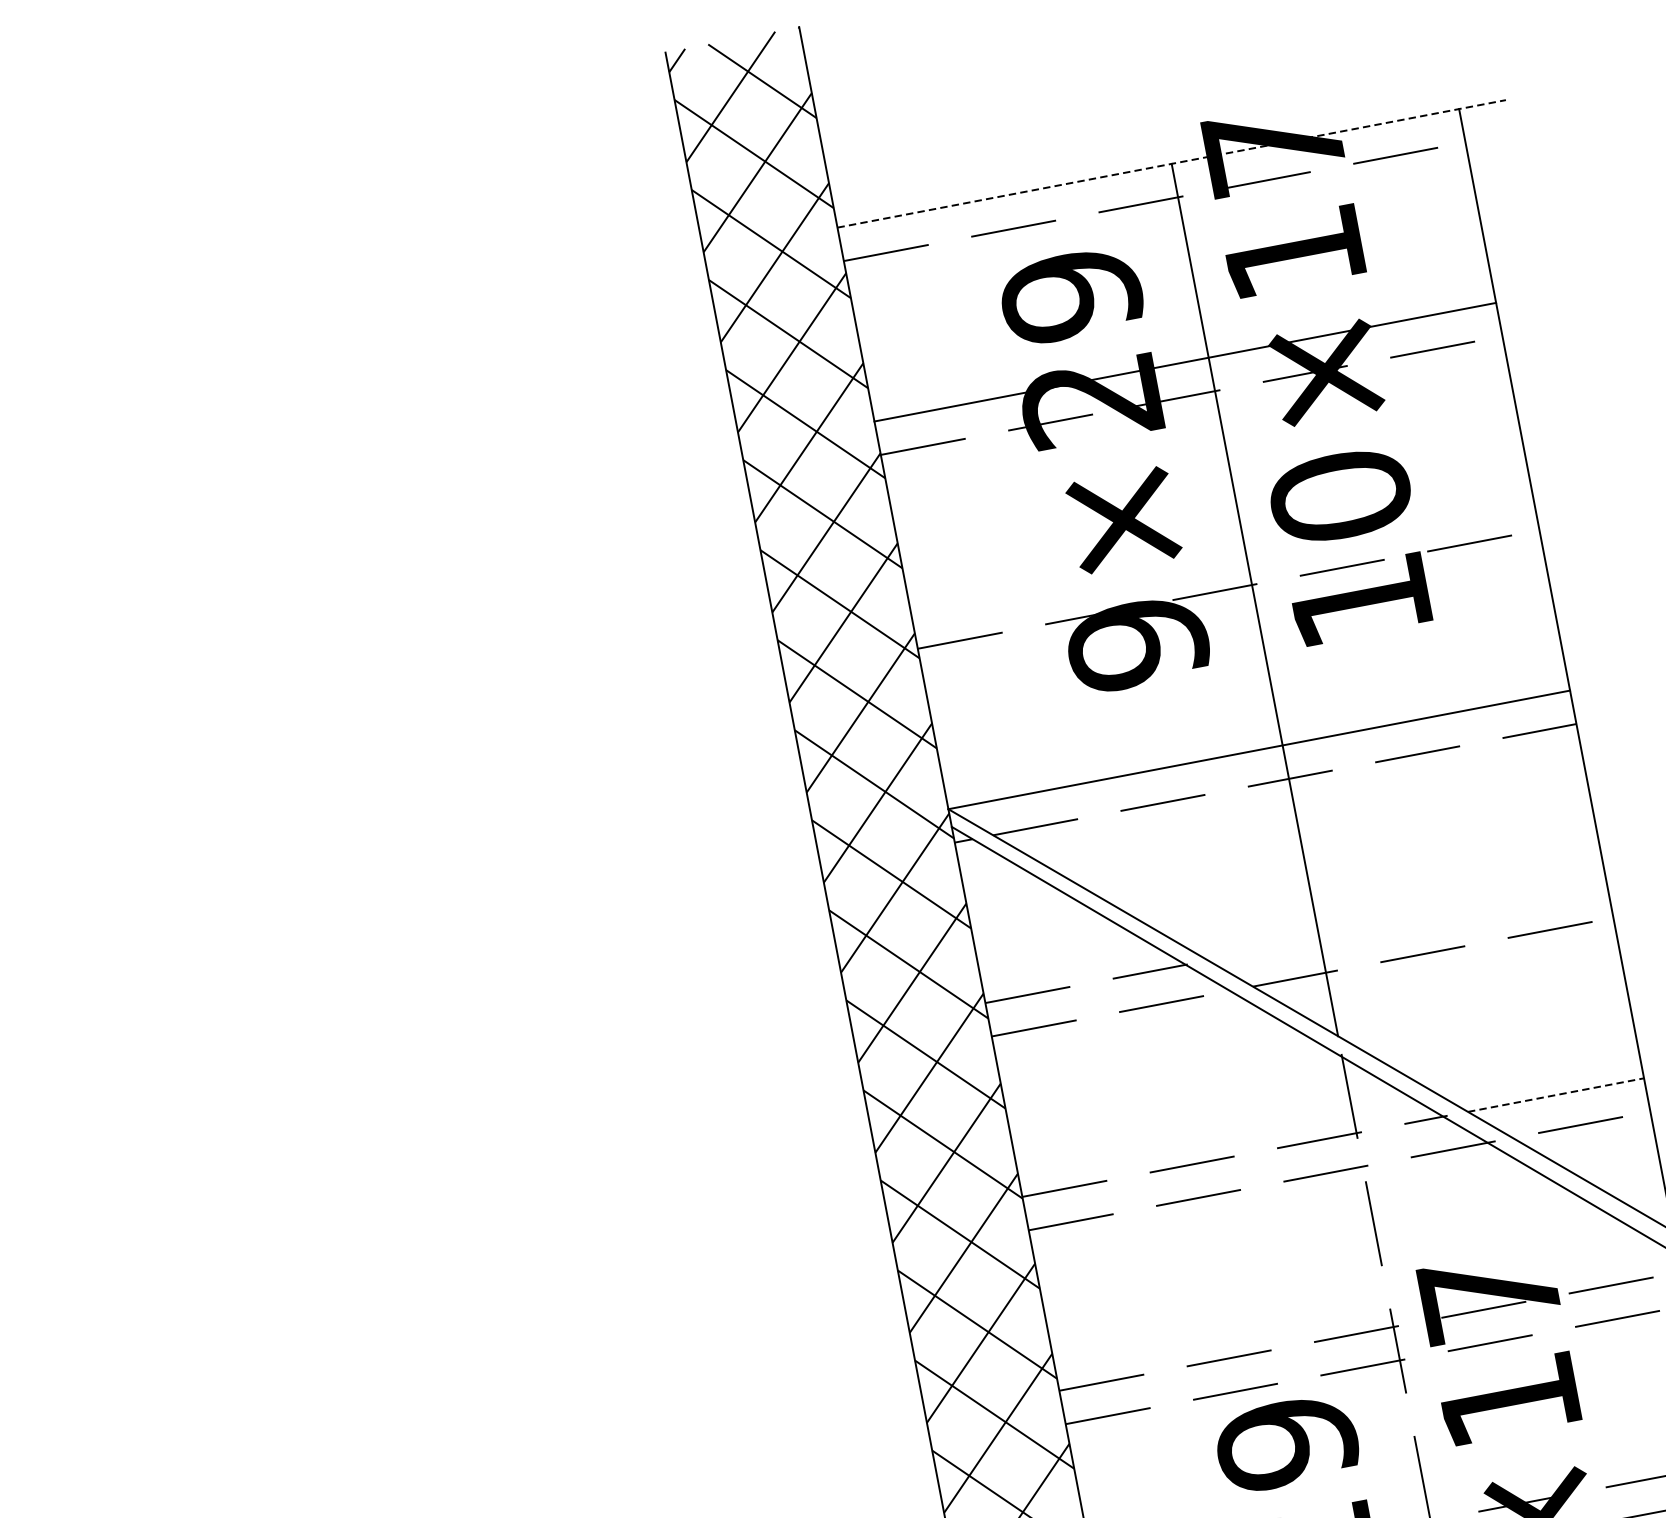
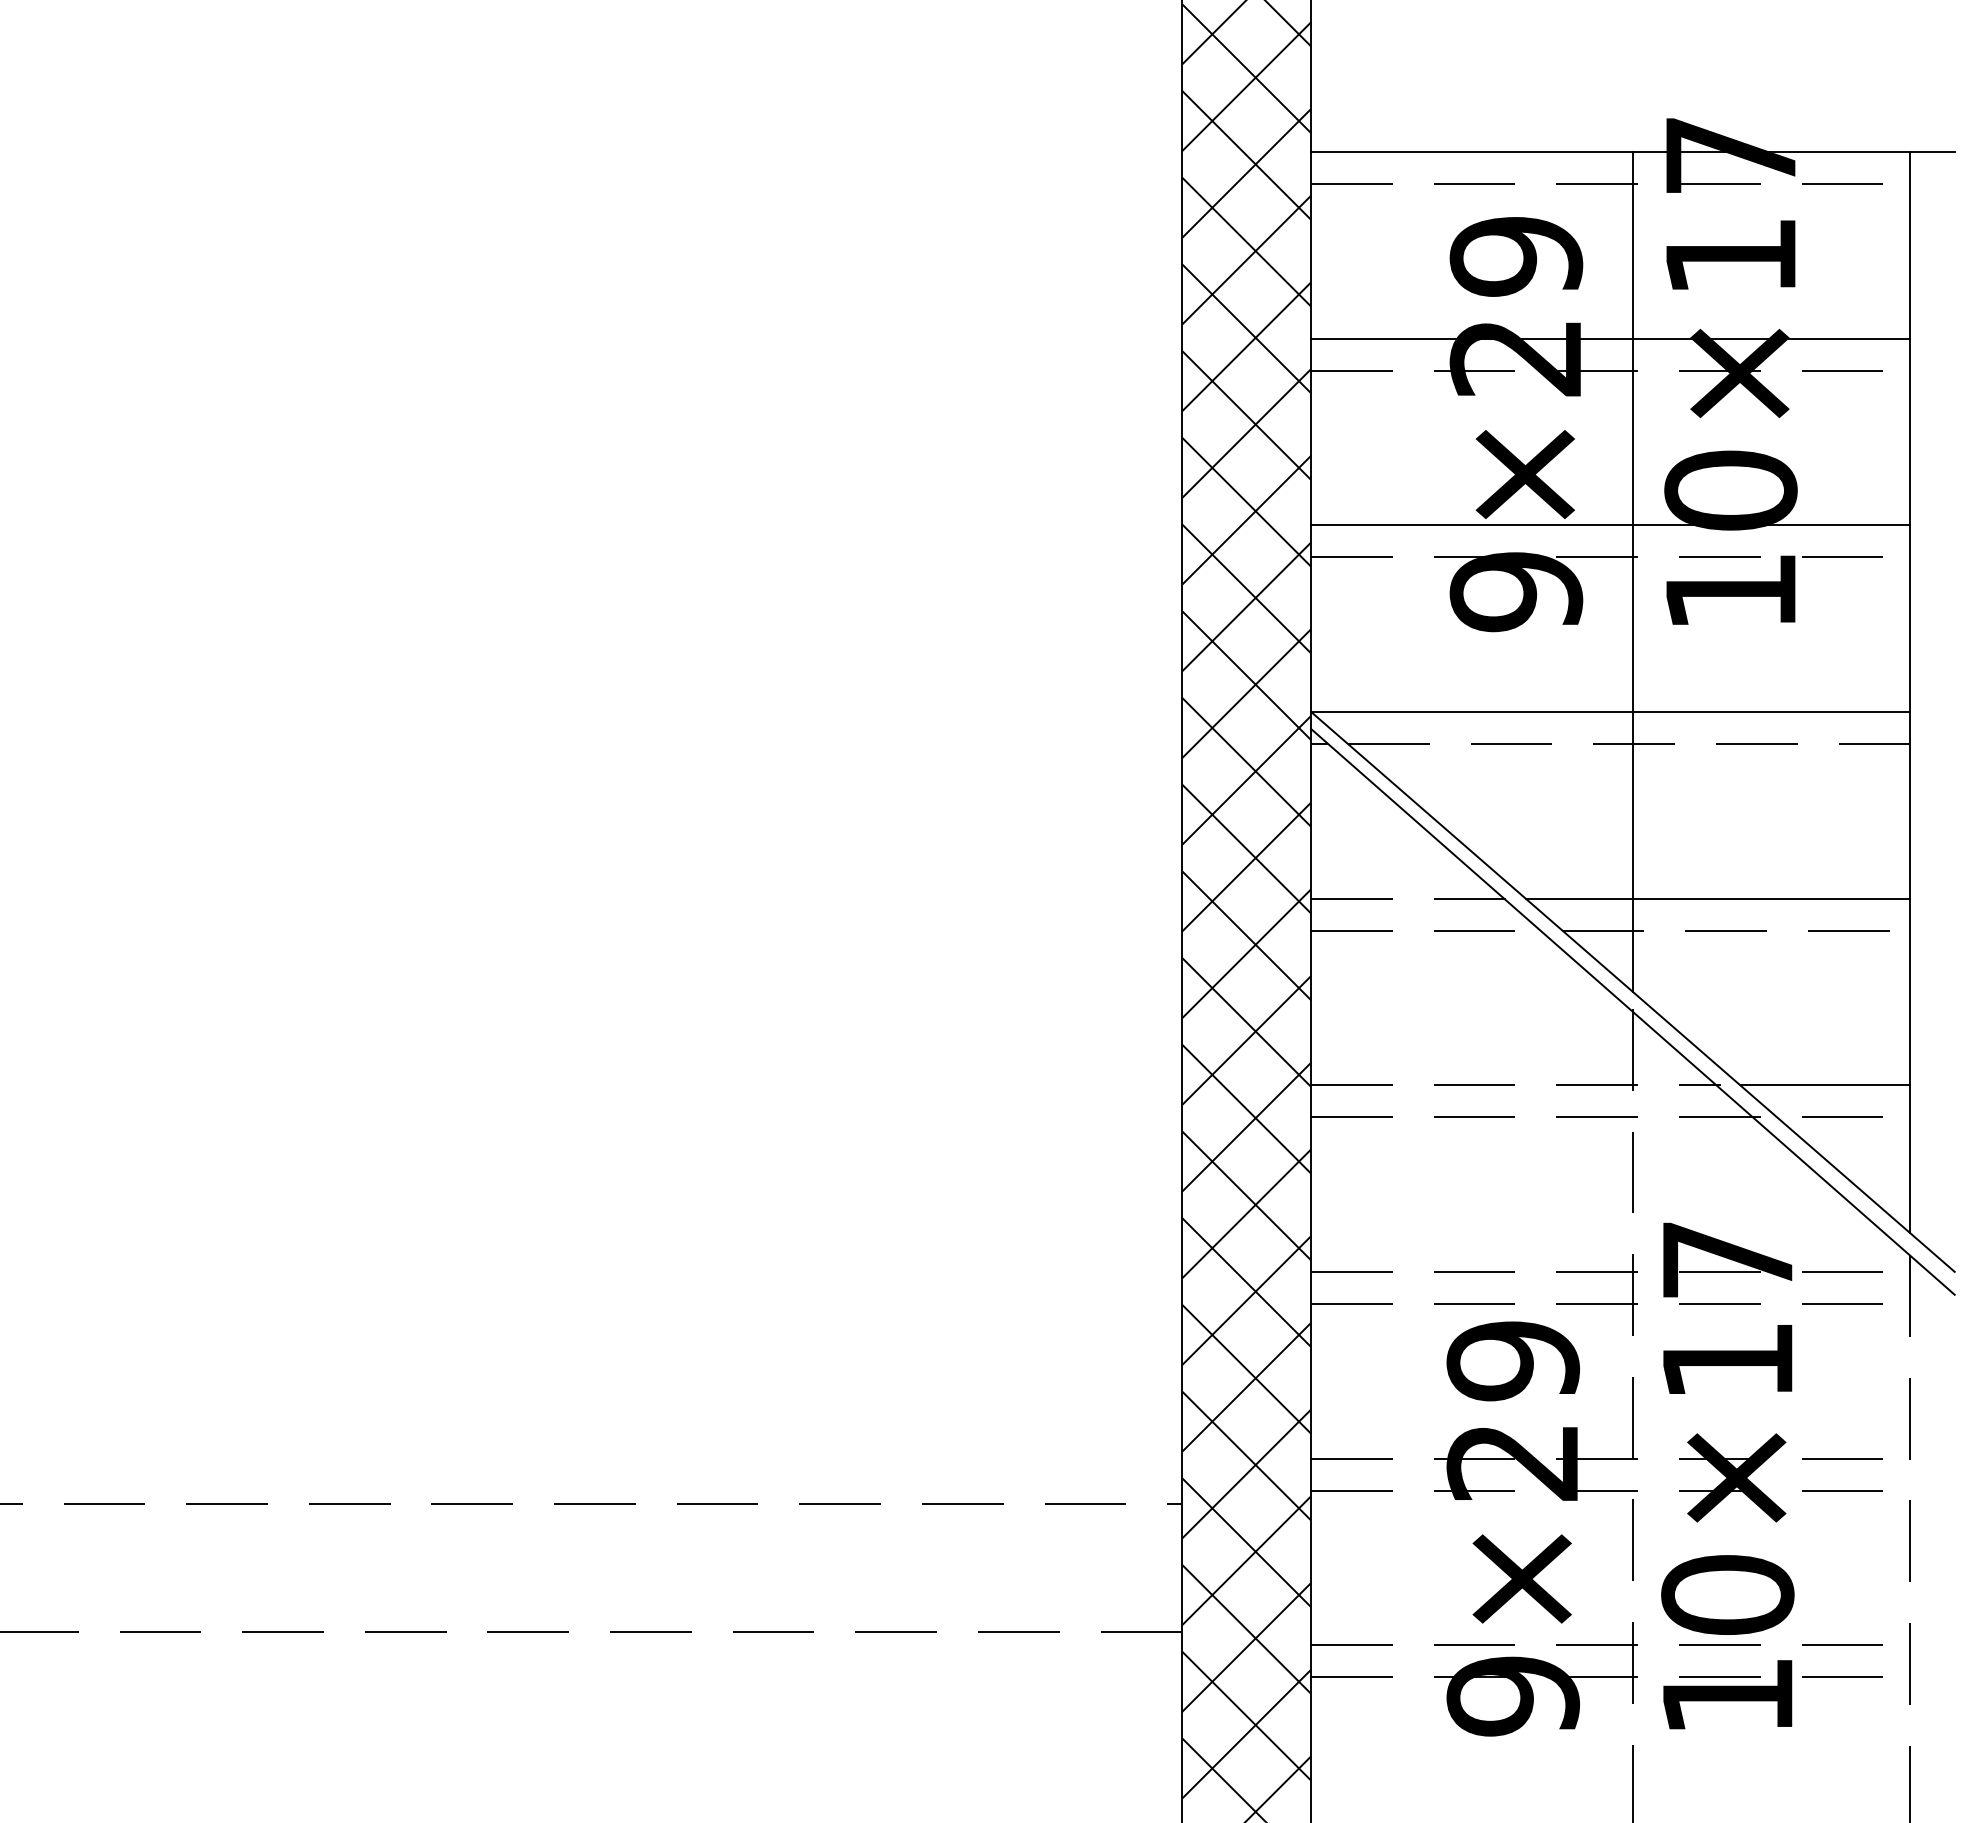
line: (1171, 163) -> (1632, 151), dashed -> solid
line: (1222, 556) -> (1610, 525), added
line: (1407, 922) -> (1717, 898), added
line: (1555, 1095) -> (1824, 1085), dashed -> solid

